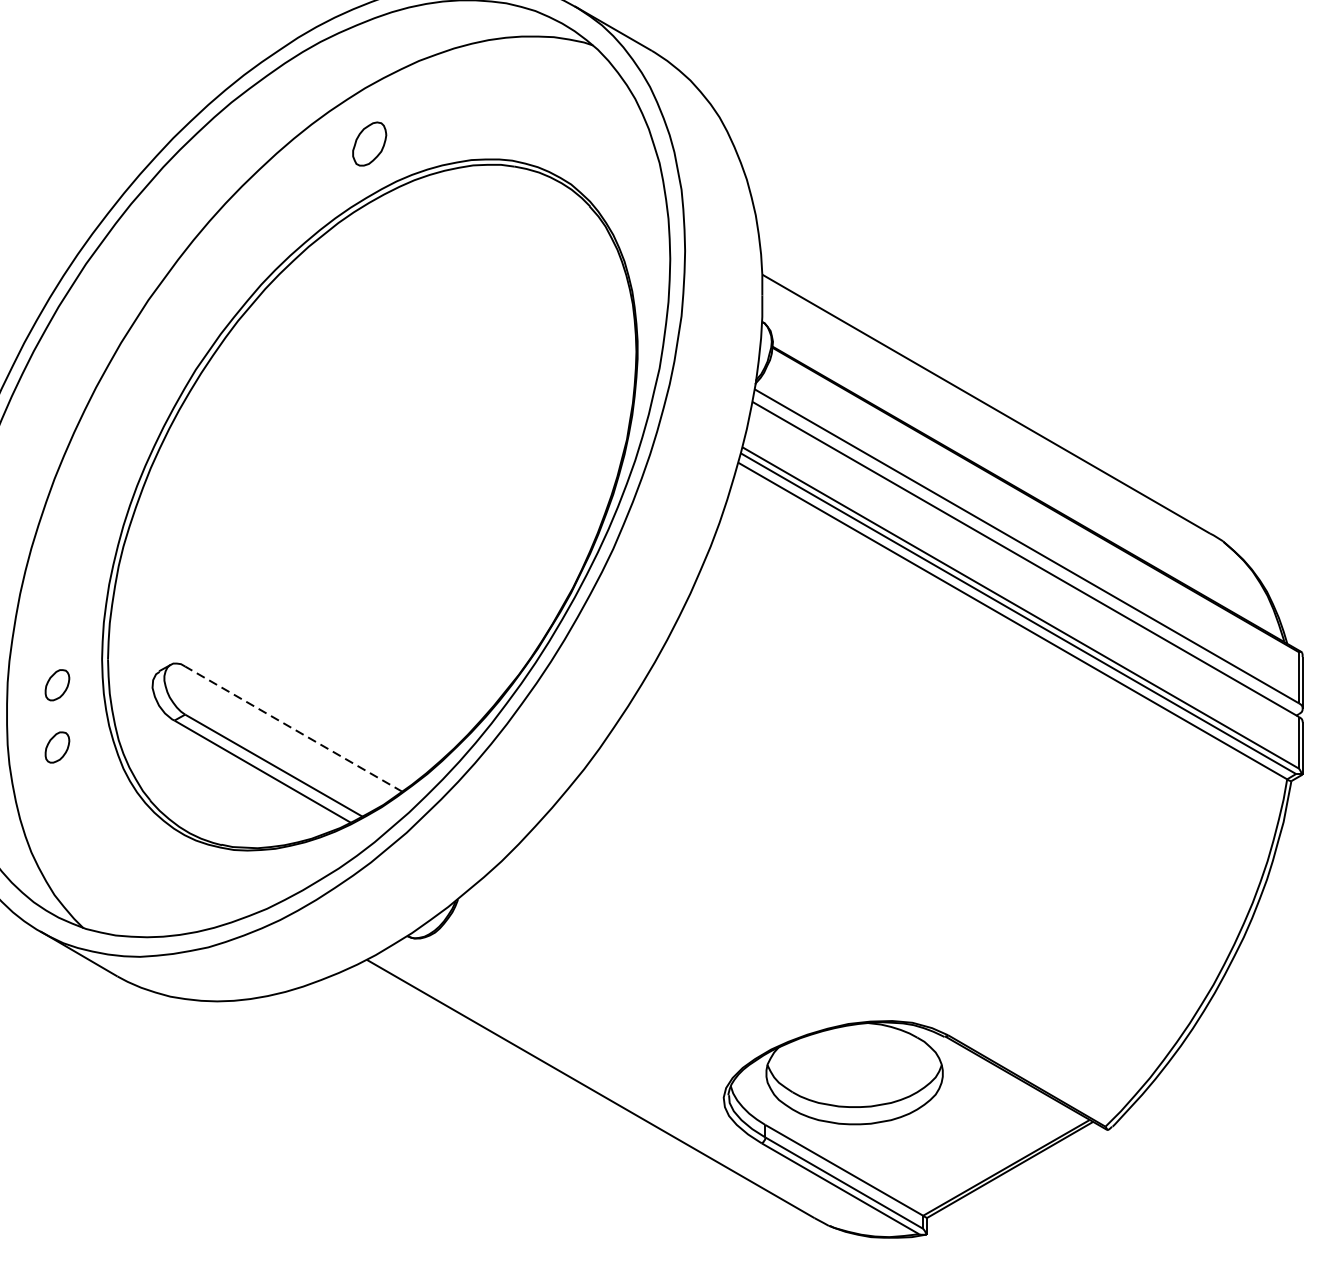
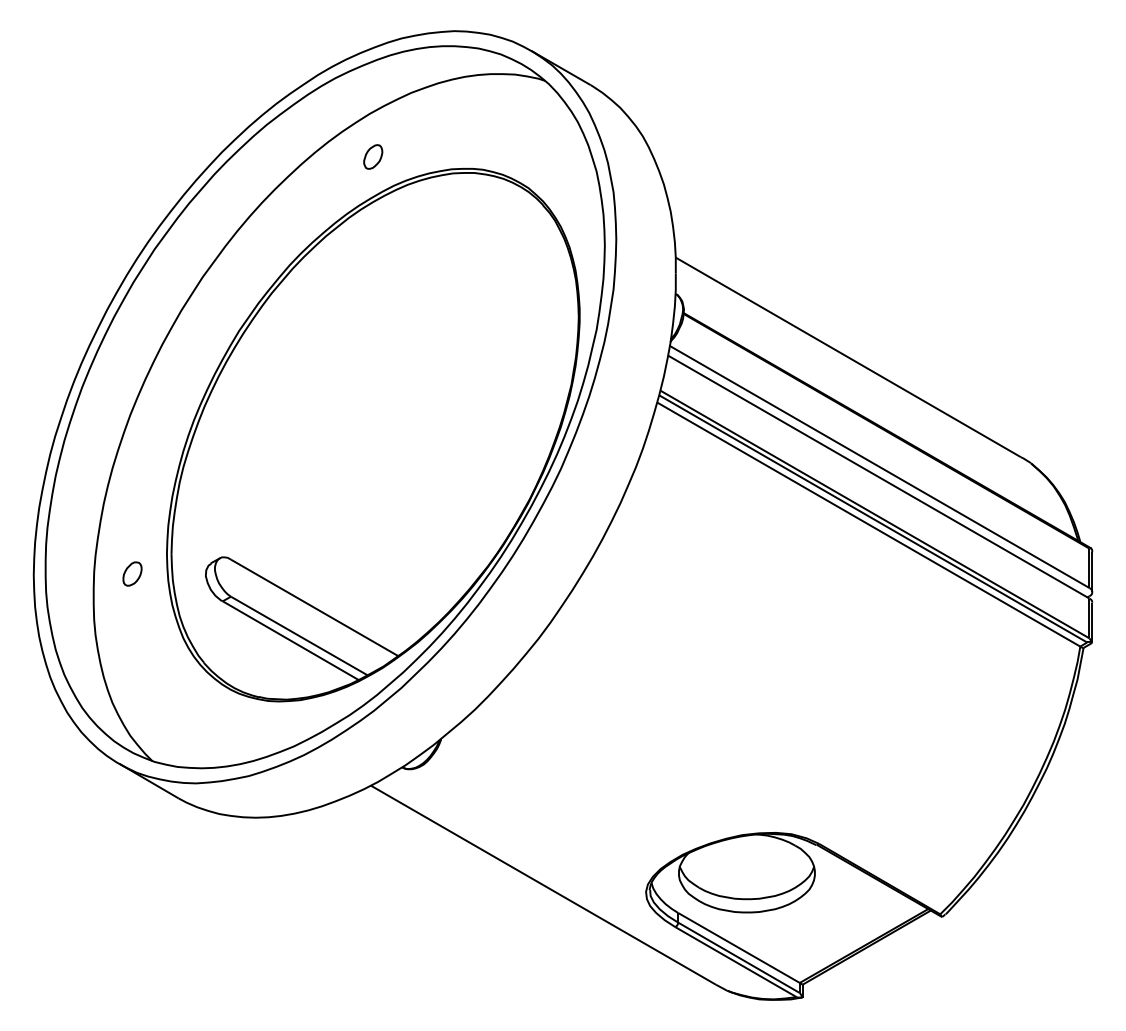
part: (370, 143) -> (373, 156), size x0.71
line: (293, 728) -> (314, 607), dashed -> solid
part: (57, 746) -> (132, 621), removed

